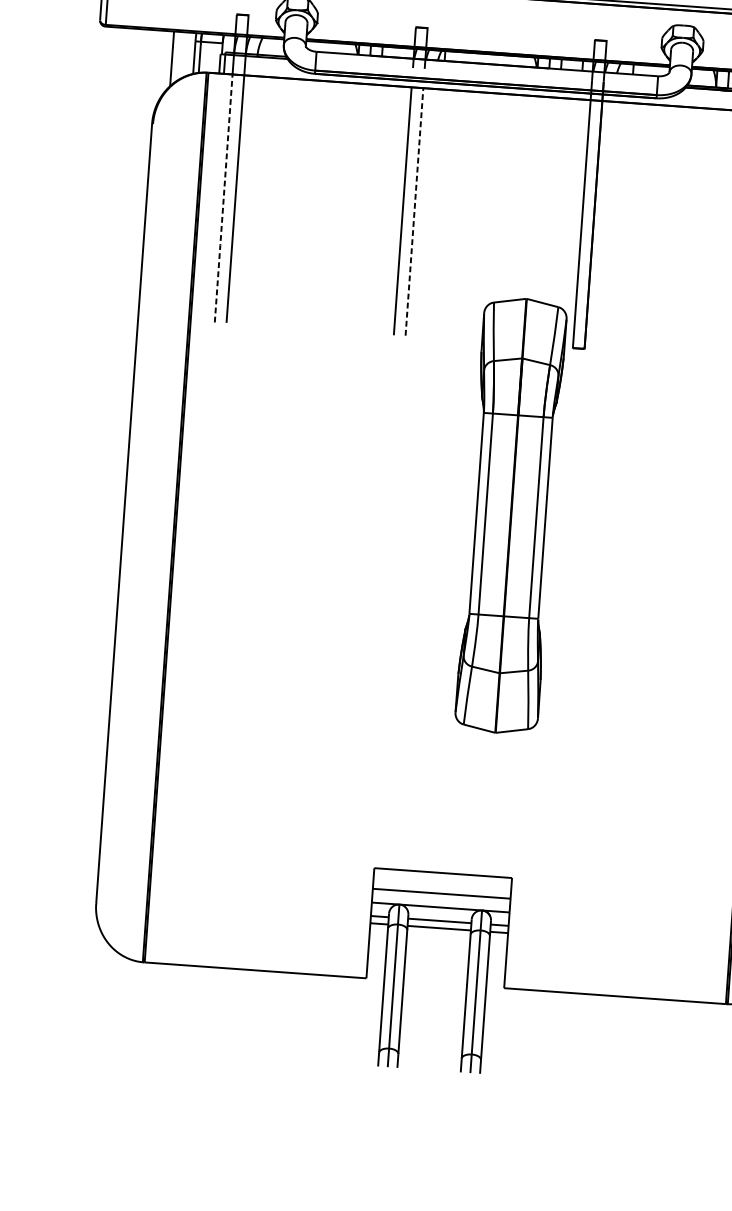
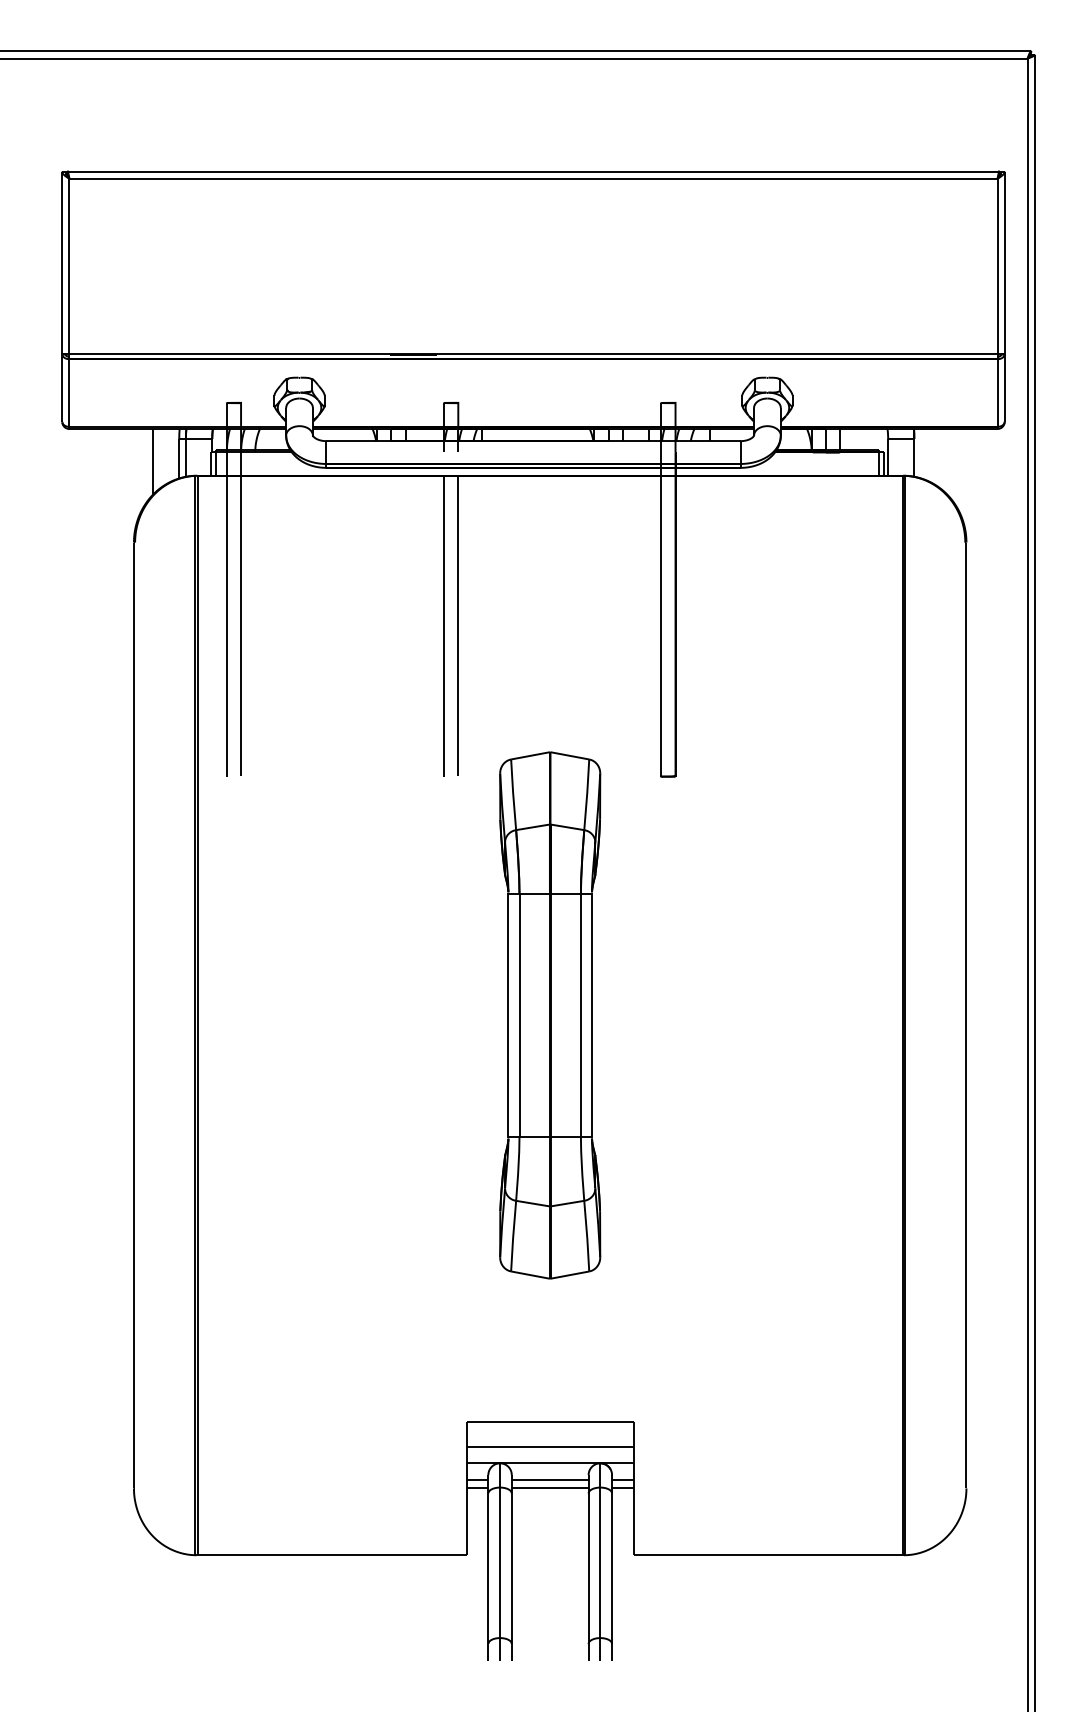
line: (223, 198) -> (226, 626), dashed -> solid
line: (414, 211) -> (458, 625), dashed -> solid
part: (511, 515) -> (550, 1015), moved

